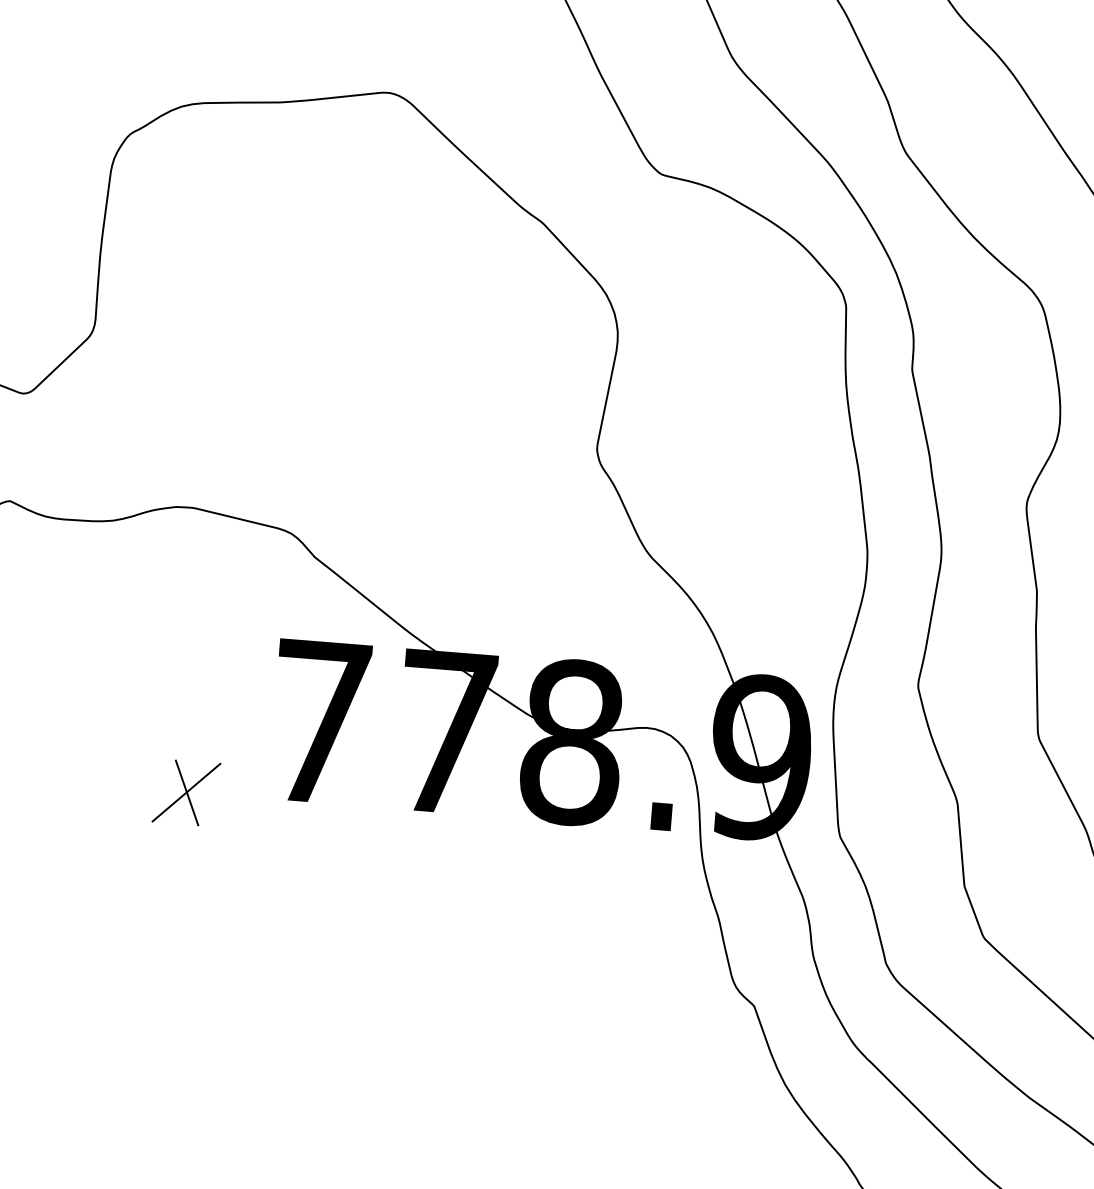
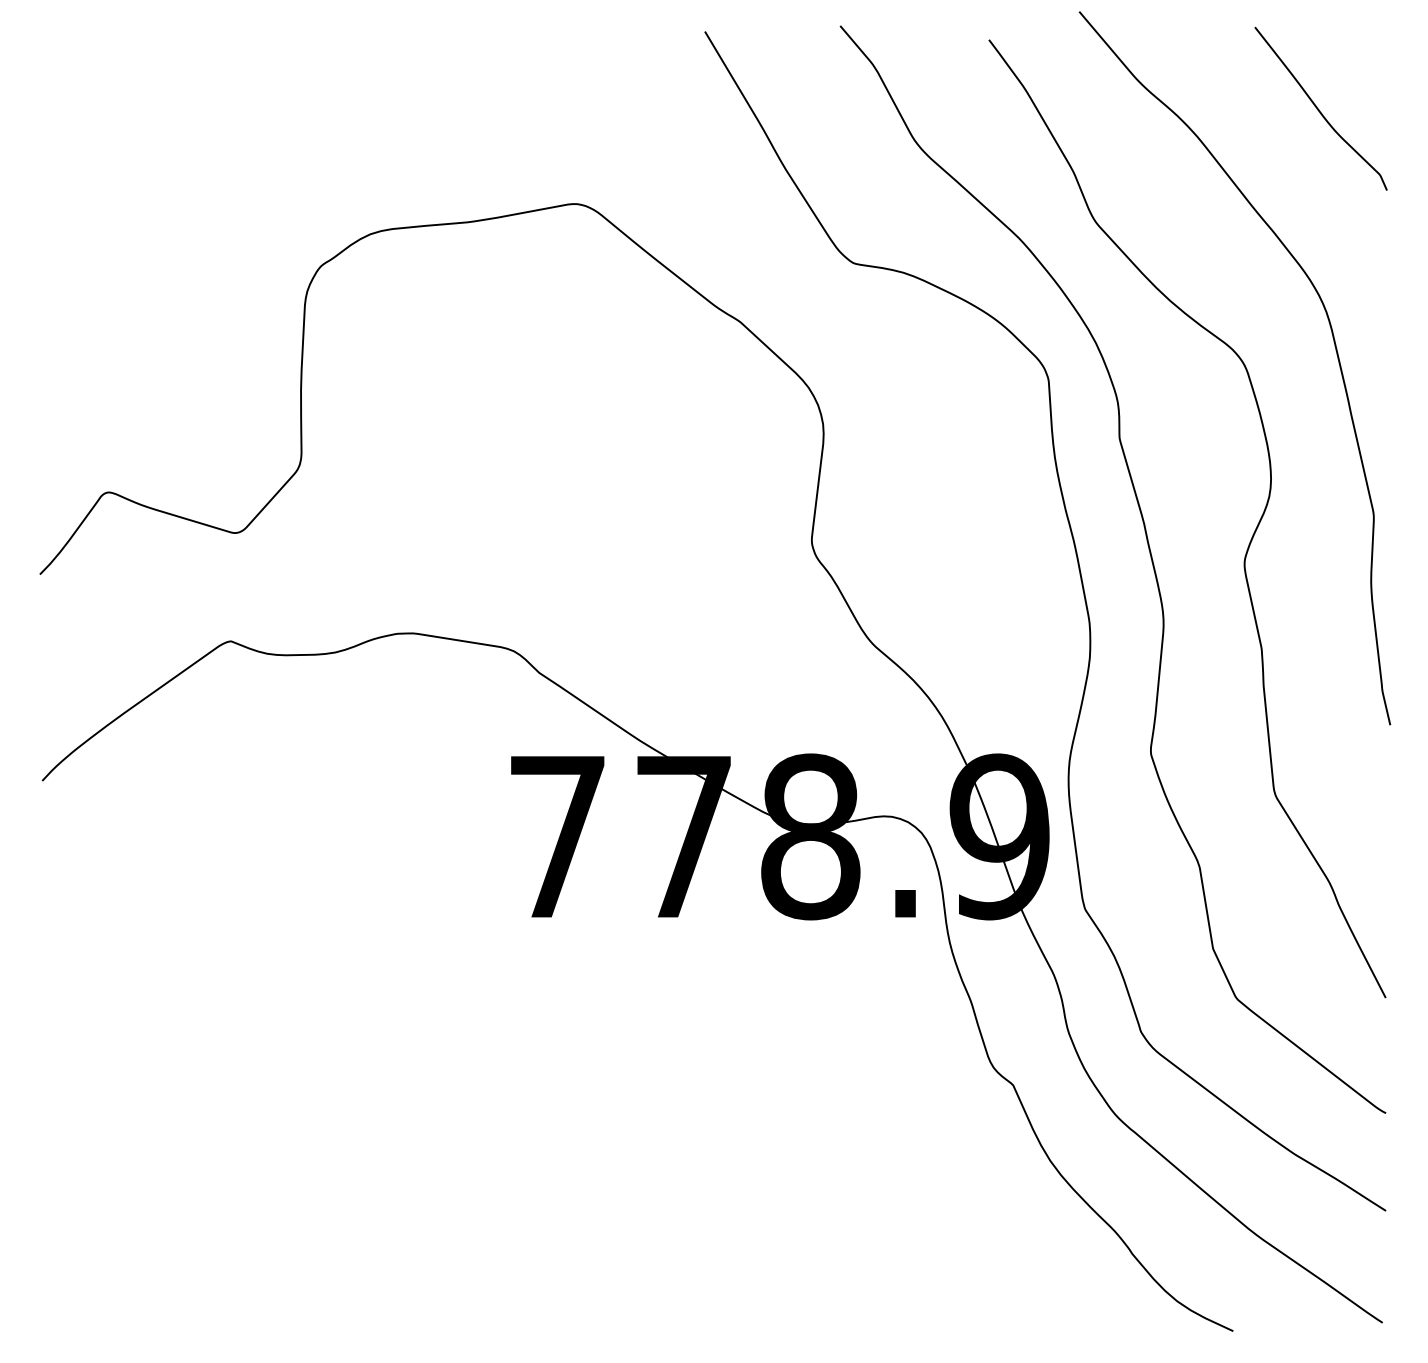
part: (185, 792) -> (429, 917), removed

